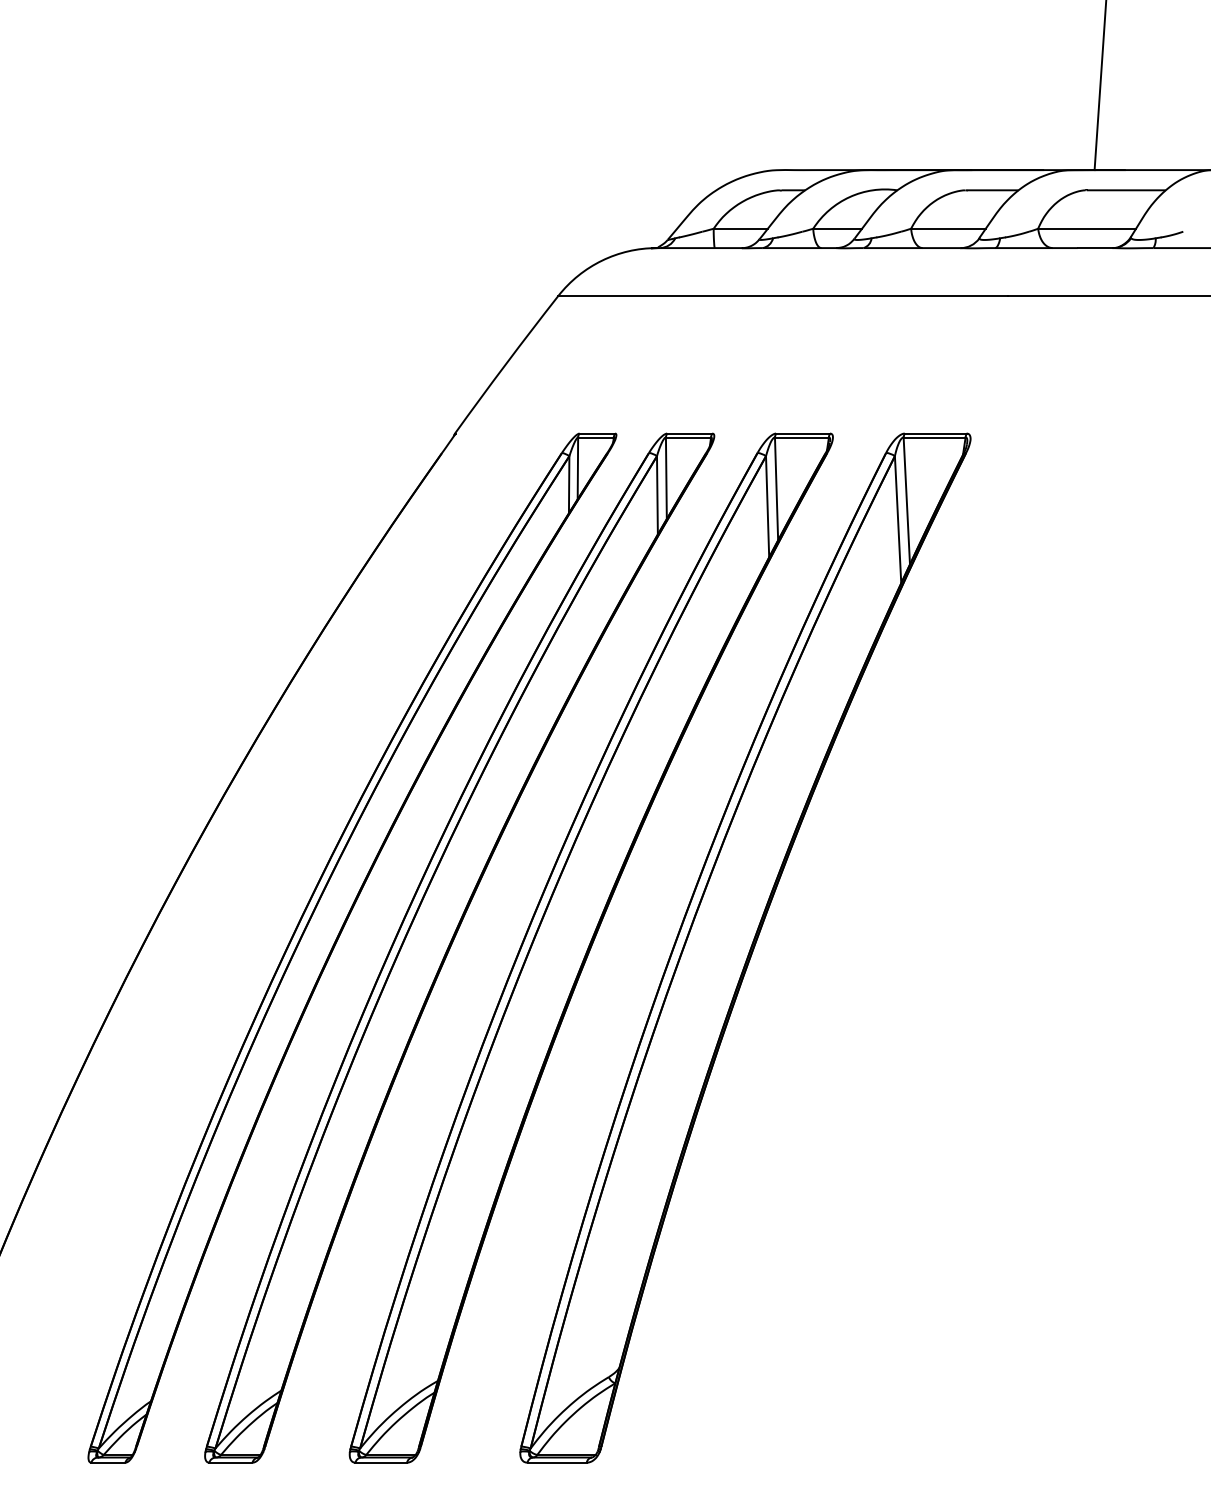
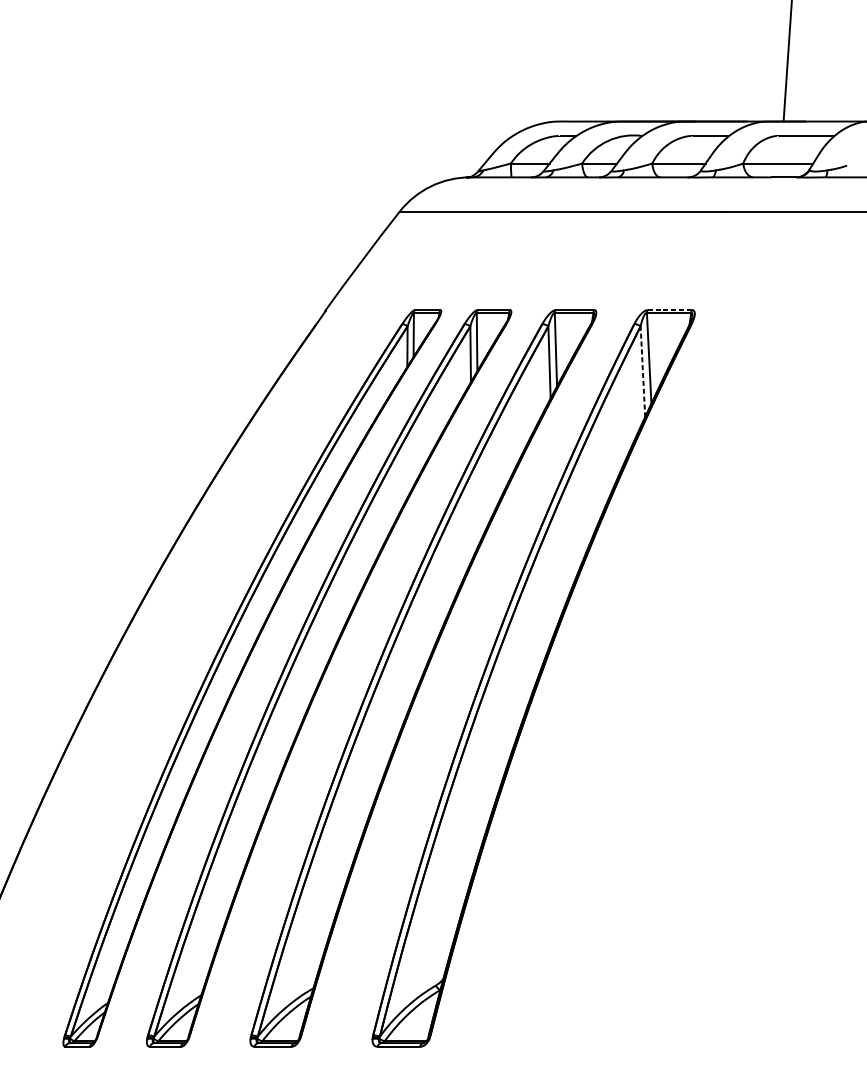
line: (935, 433) -> (669, 310), solid -> dashed
line: (898, 519) -> (643, 371), solid -> dashed

